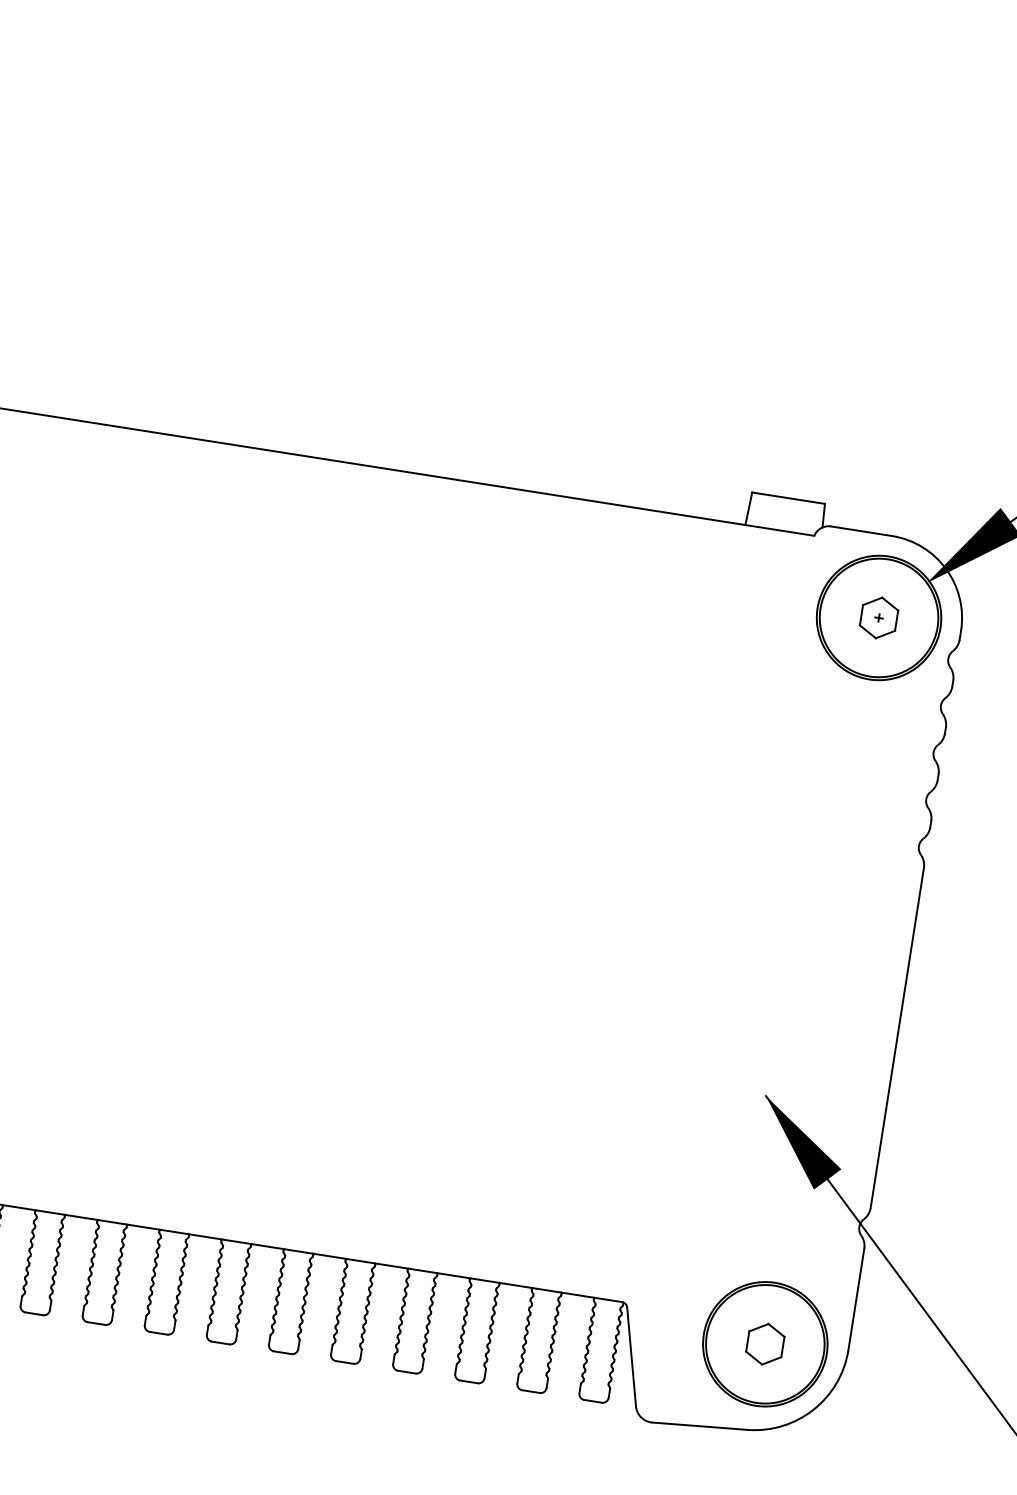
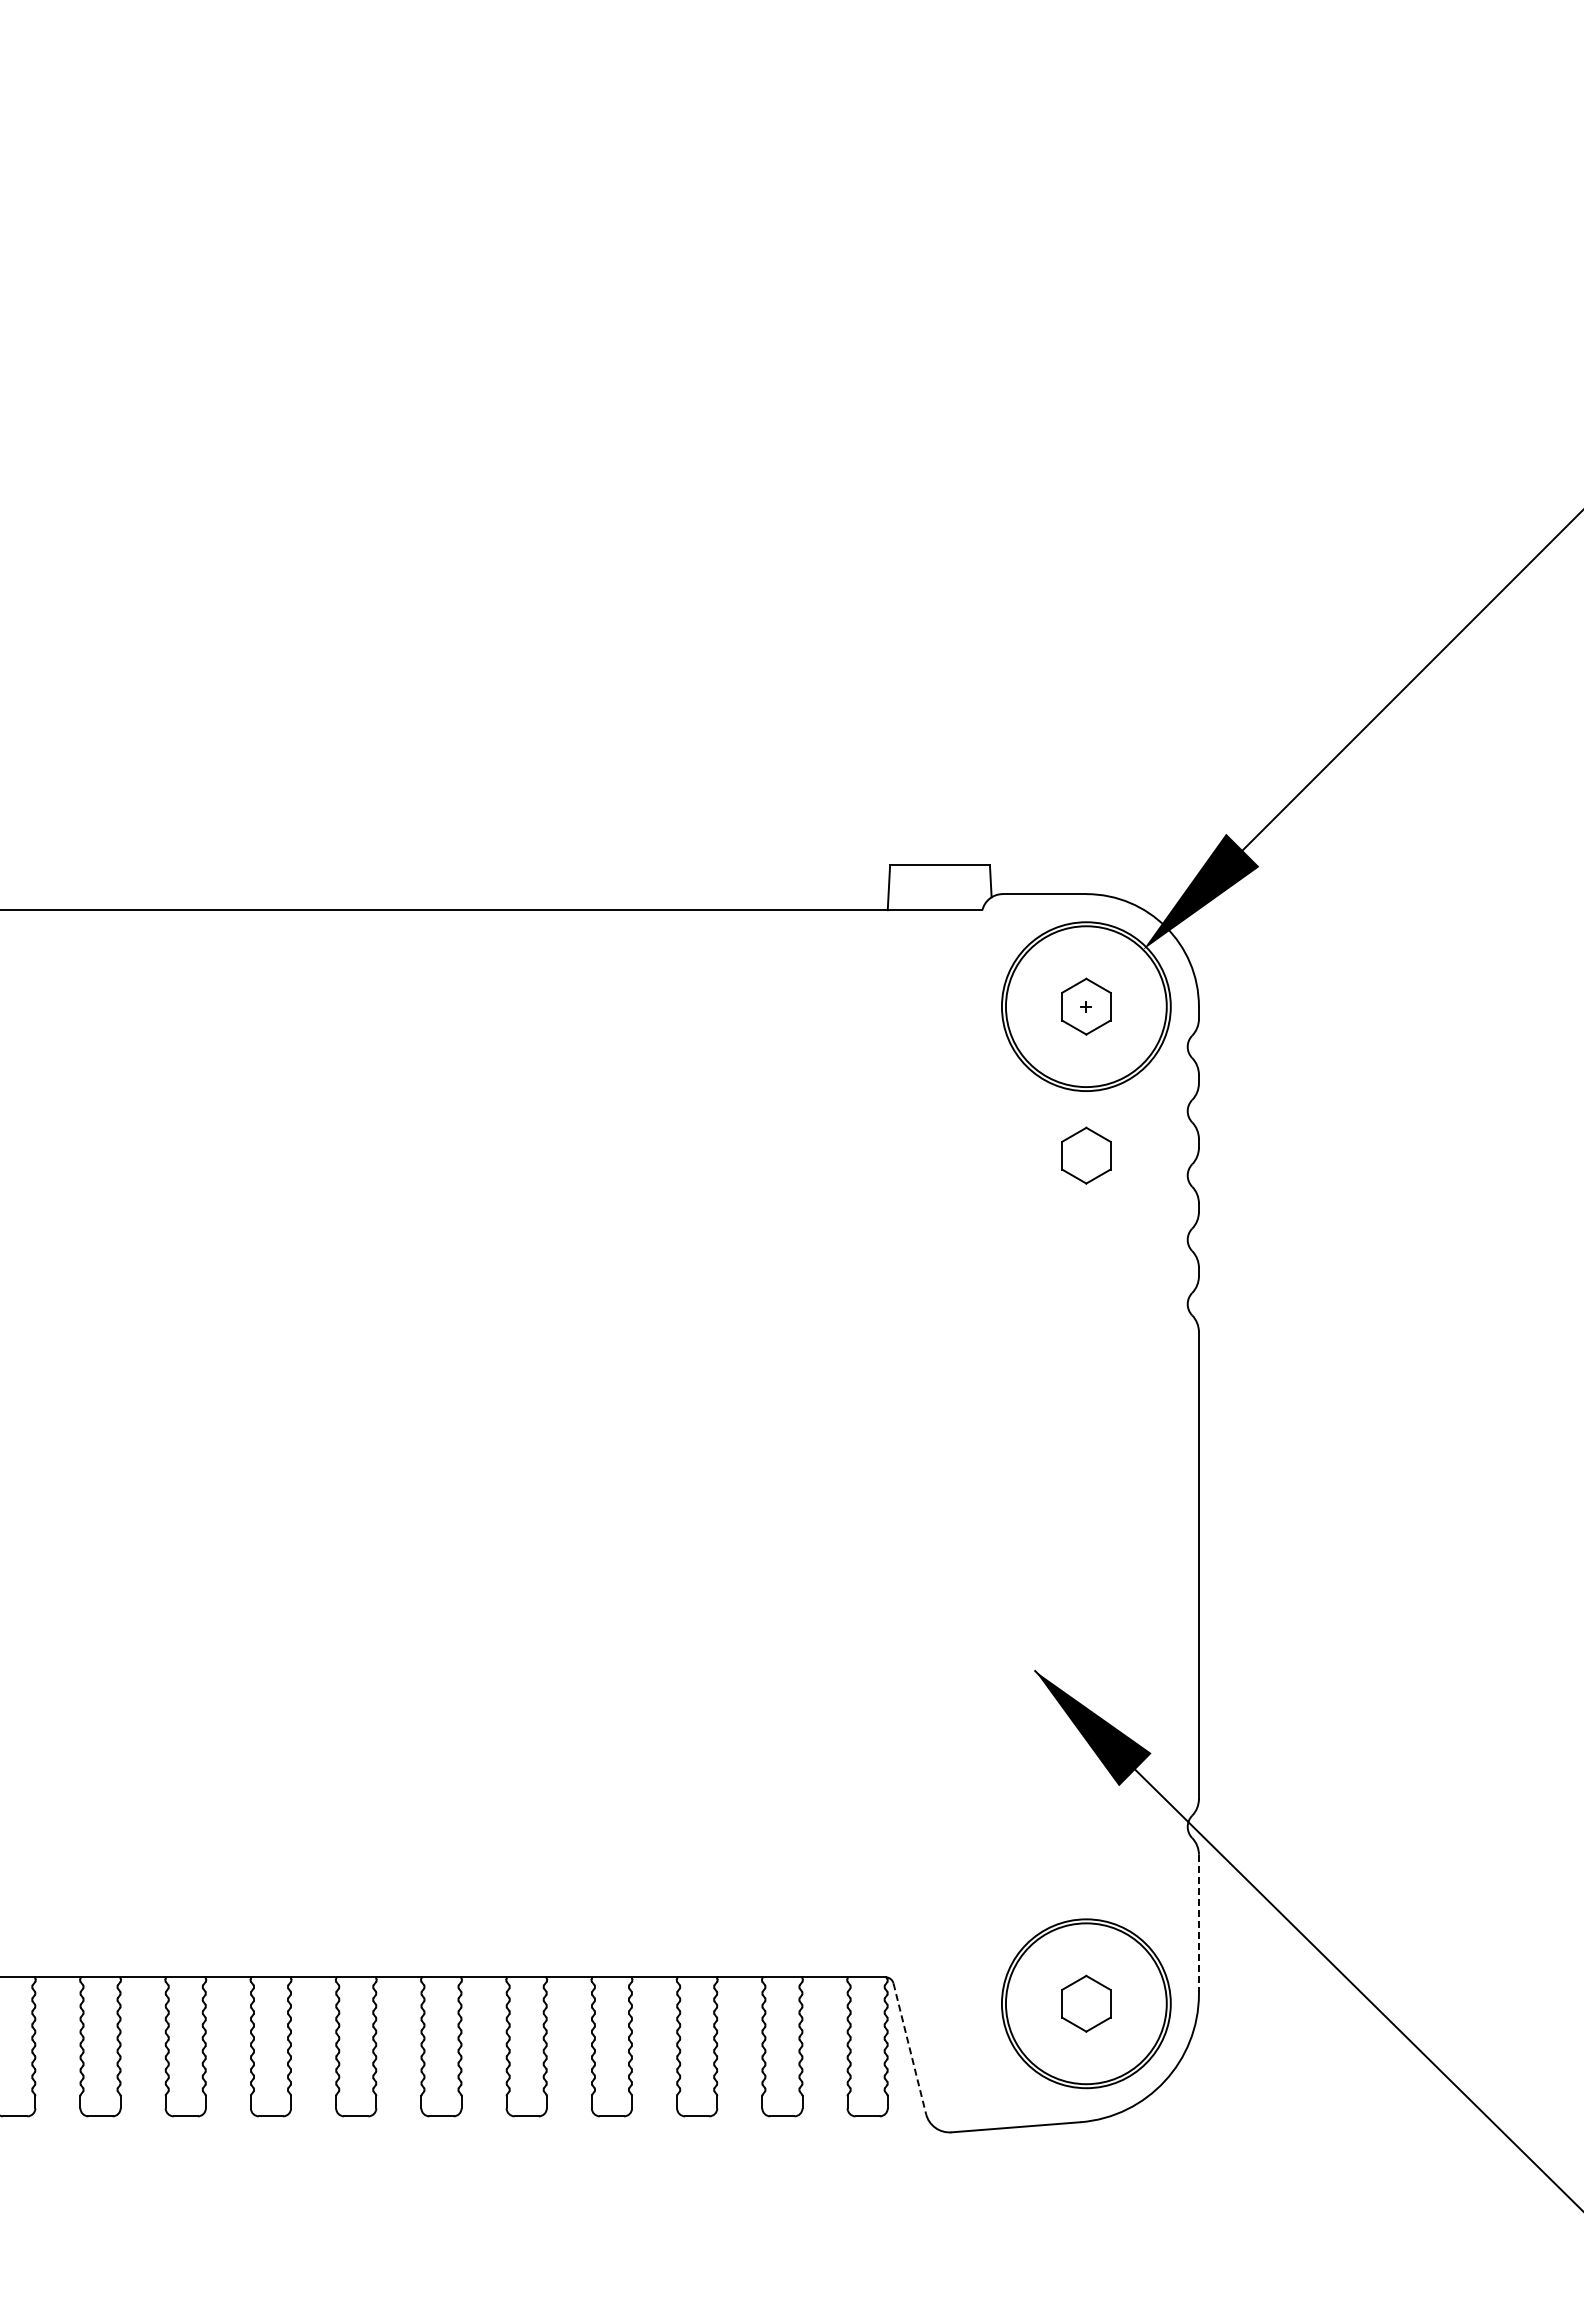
part: (862, 726) -> (1086, 1155), added
line: (856, 1299) -> (1198, 1924), solid -> dashed
line: (631, 1357) -> (909, 2049), solid -> dashed

